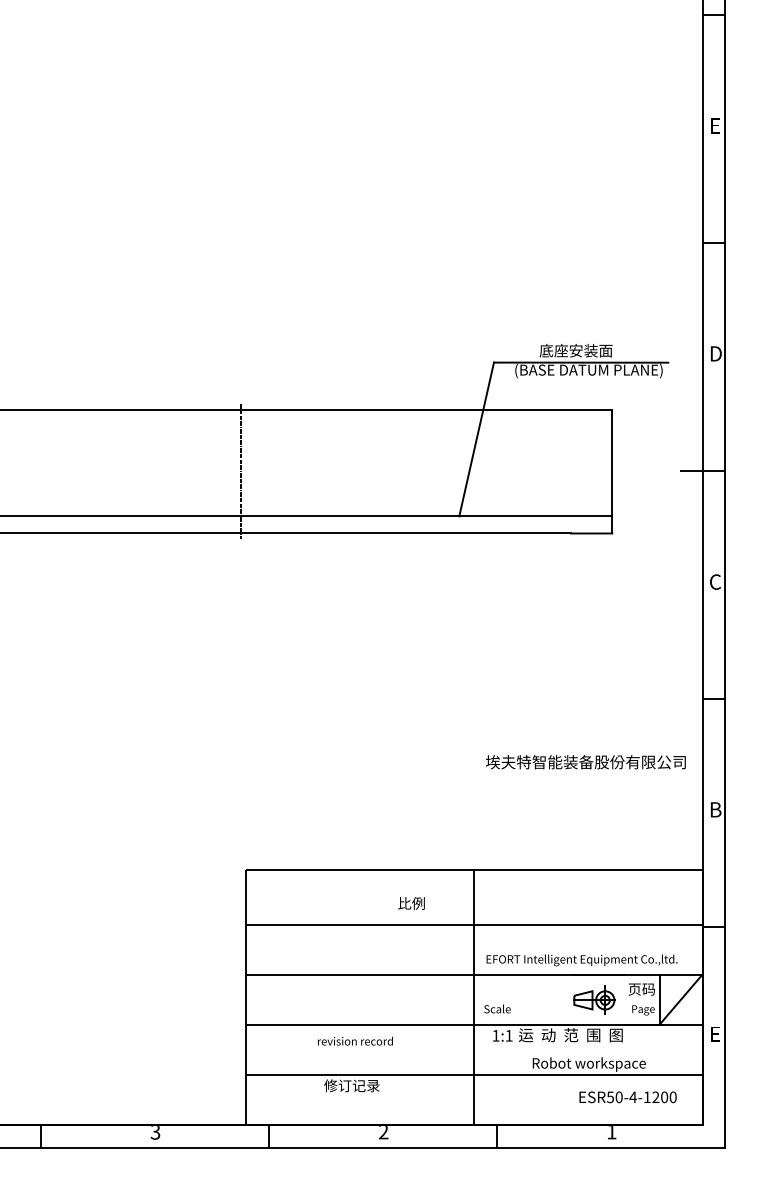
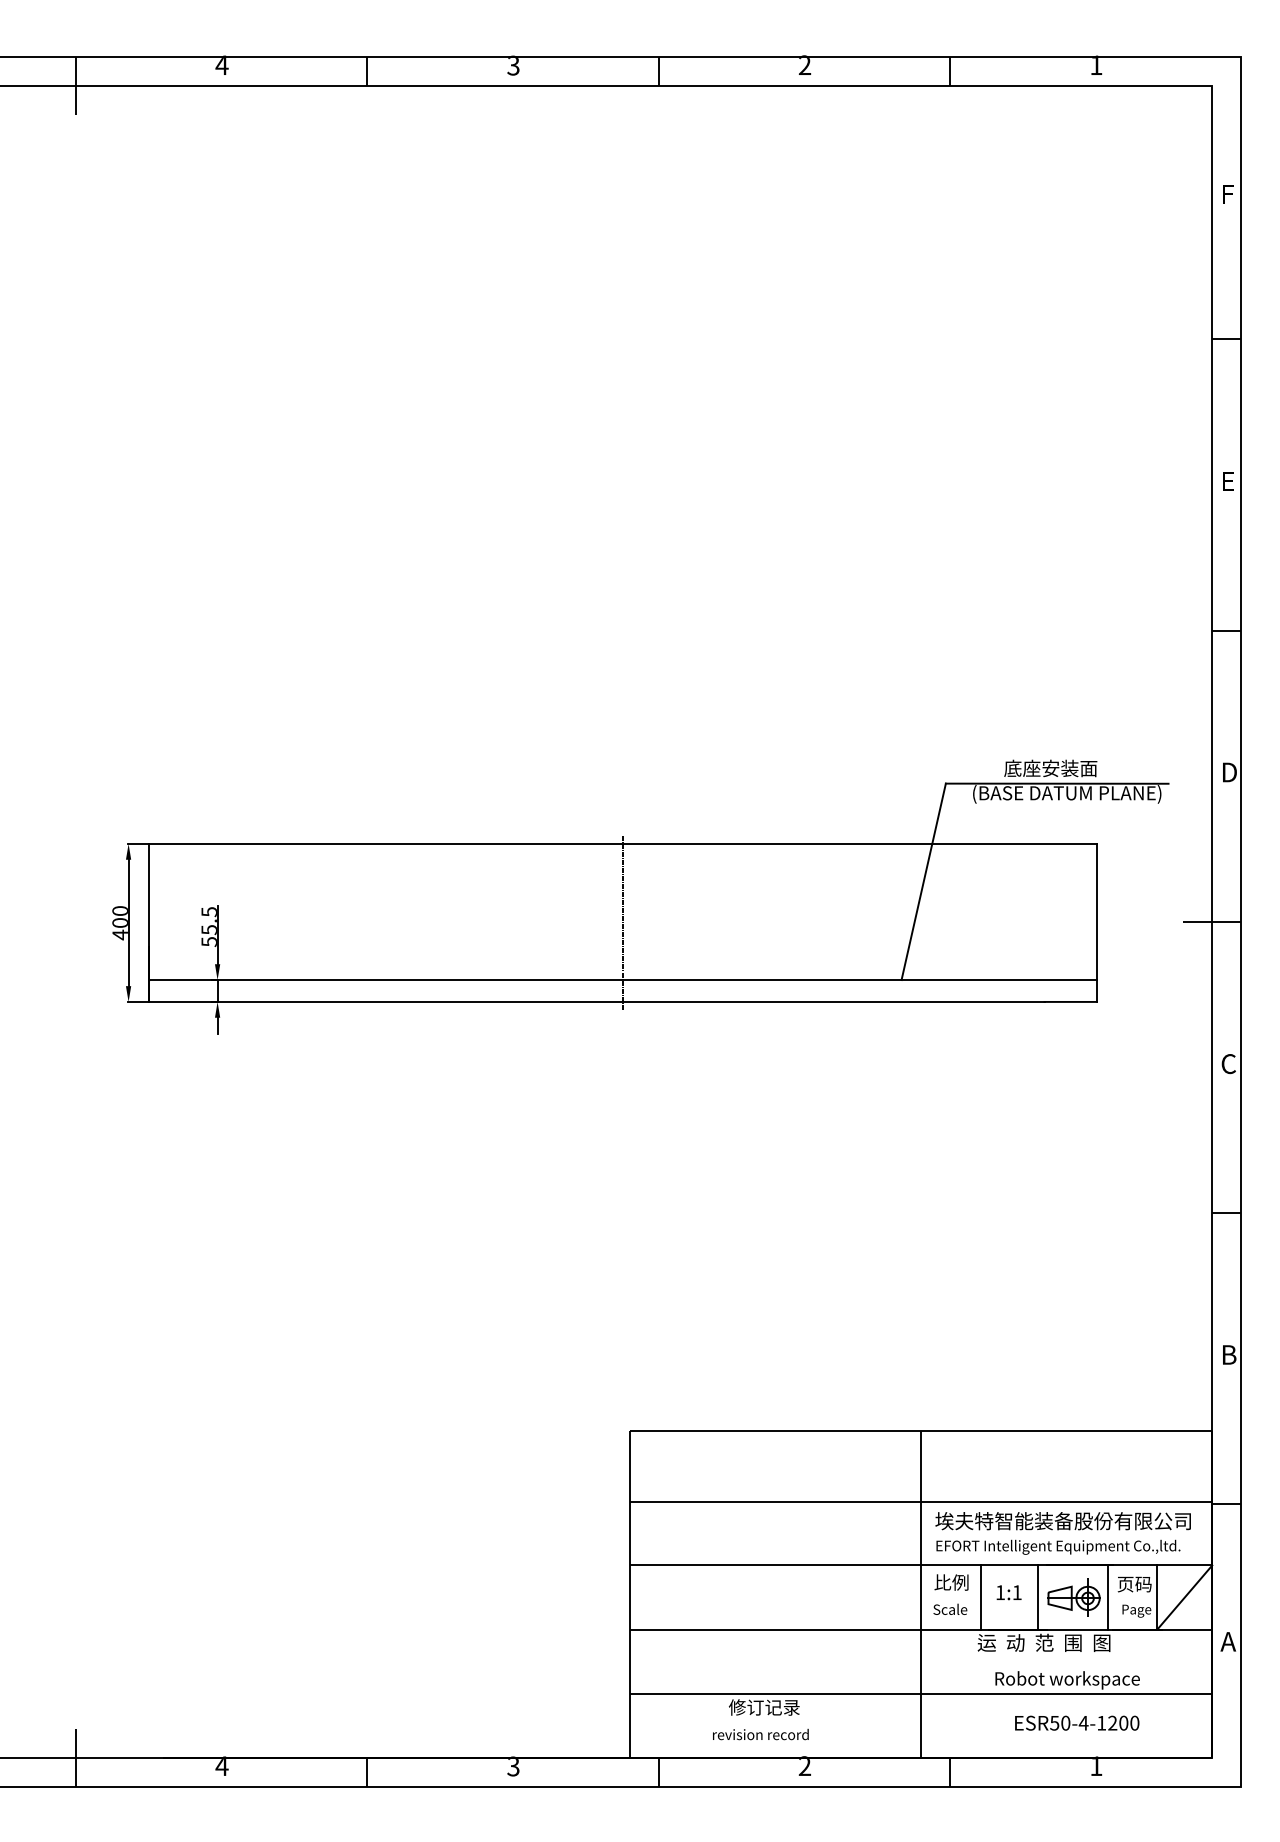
text: (585, 762) -> (1062, 1521), moved
text: (411, 903) -> (951, 1582), moved
line: (521, 999) -> (980, 1597), added
line: (565, 999) -> (1037, 1597), added
line: (620, 999) -> (1107, 1597), added
text: (715, 1034) -> (1228, 1641), E -> A
text: (502, 1035) -> (1008, 1592), moved
text: (355, 1041) -> (760, 1734), moved
text: (628, 1096) -> (1077, 1722), moved

